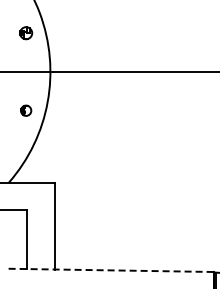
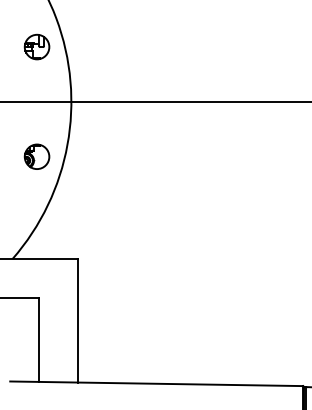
part: (25, 32) -> (35, 45), size x1.43
part: (25, 110) -> (35, 156), size x1.67
line: (109, 270) -> (155, 383), dashed -> solid

